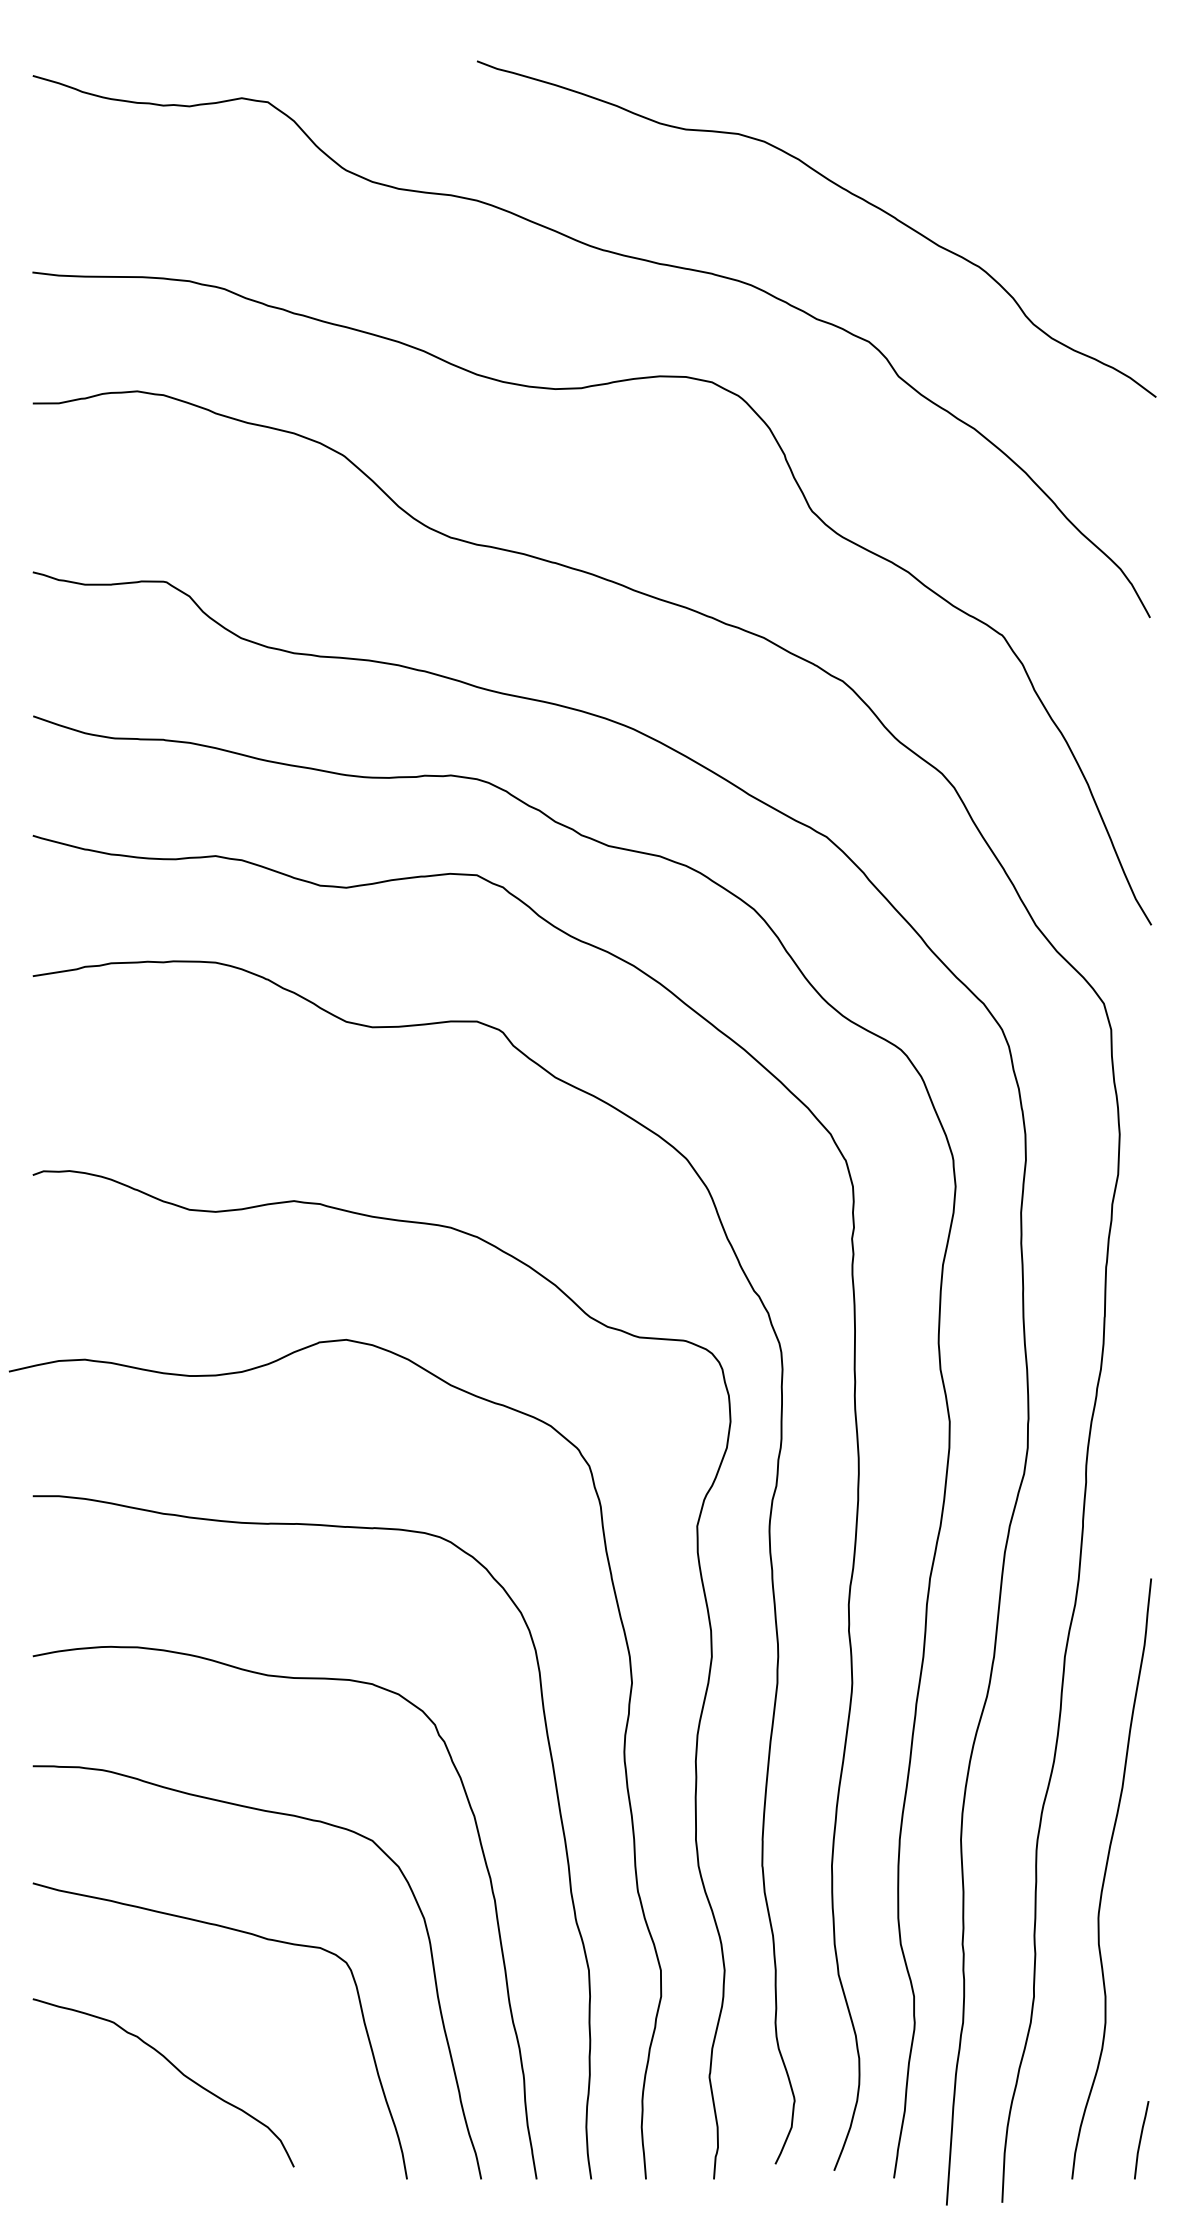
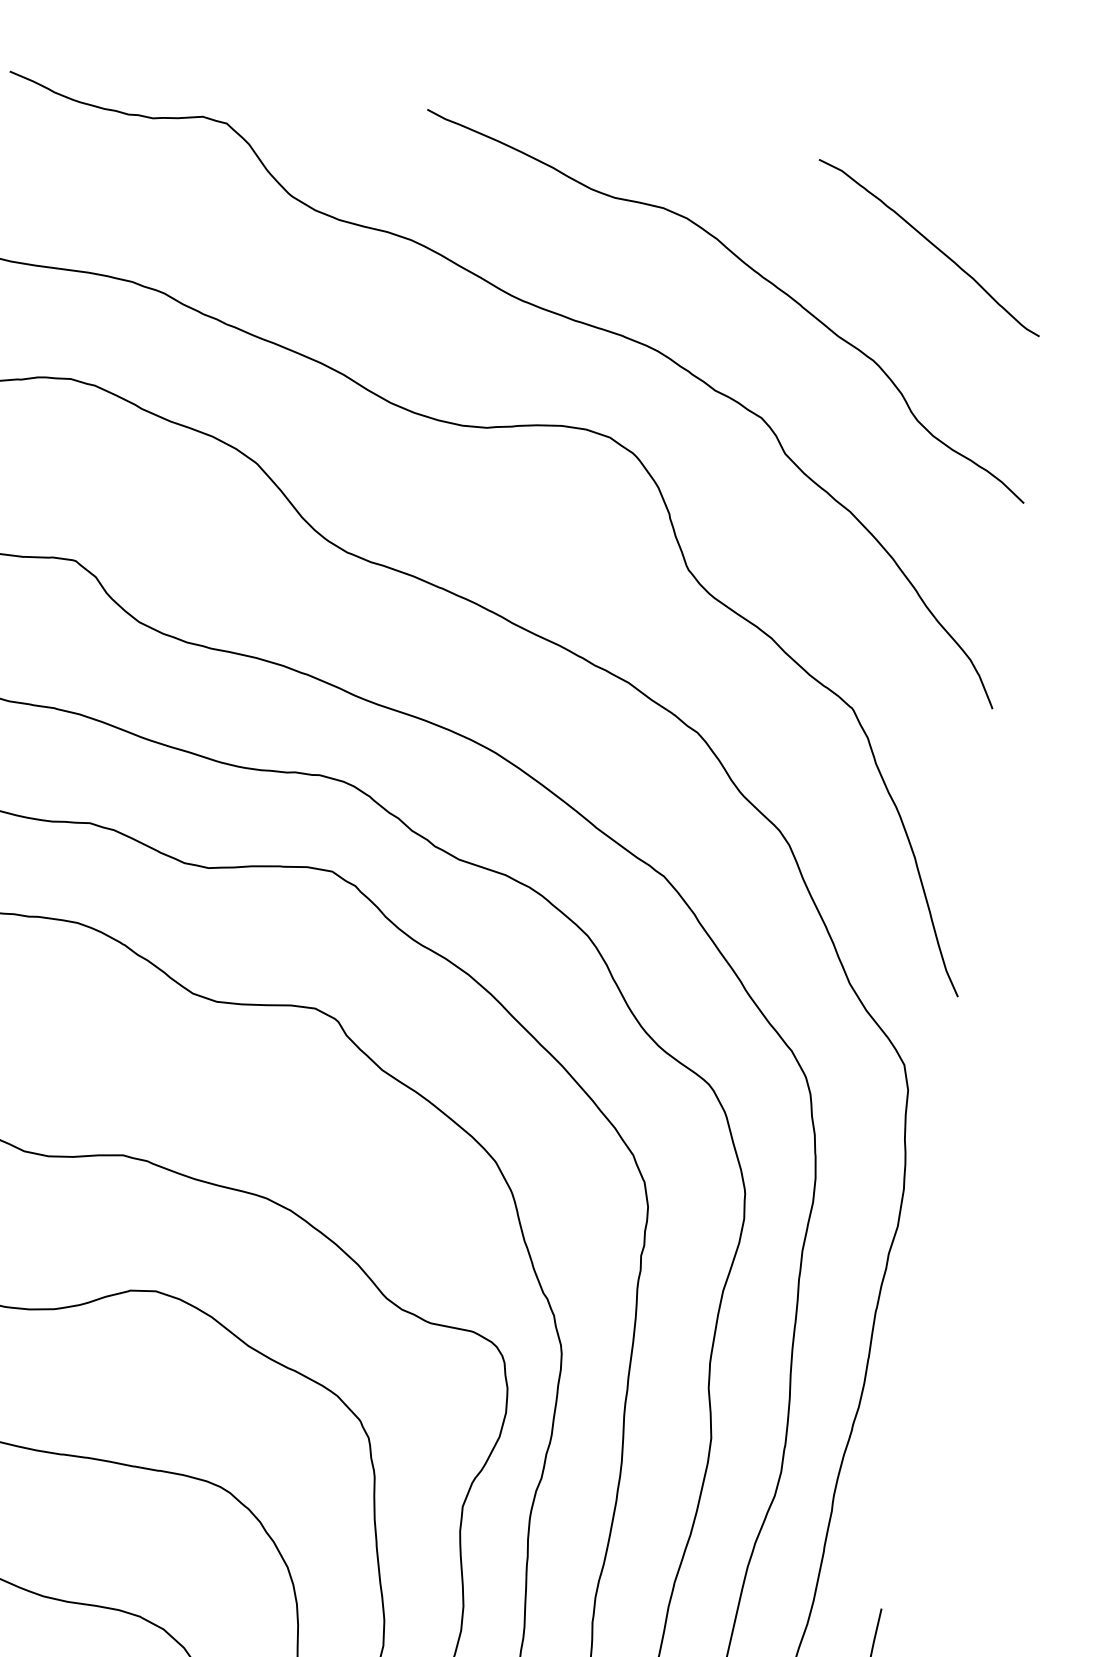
curve: (1025, 137) -> (931, 244), added

